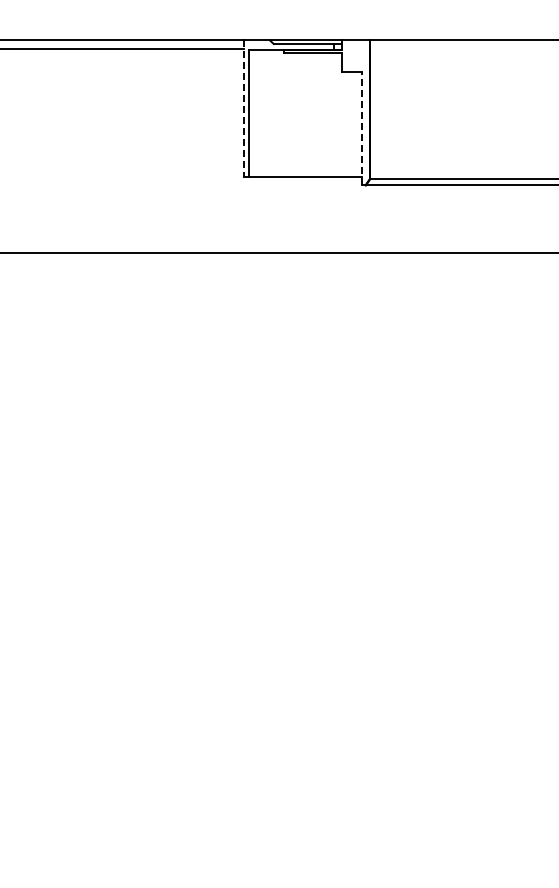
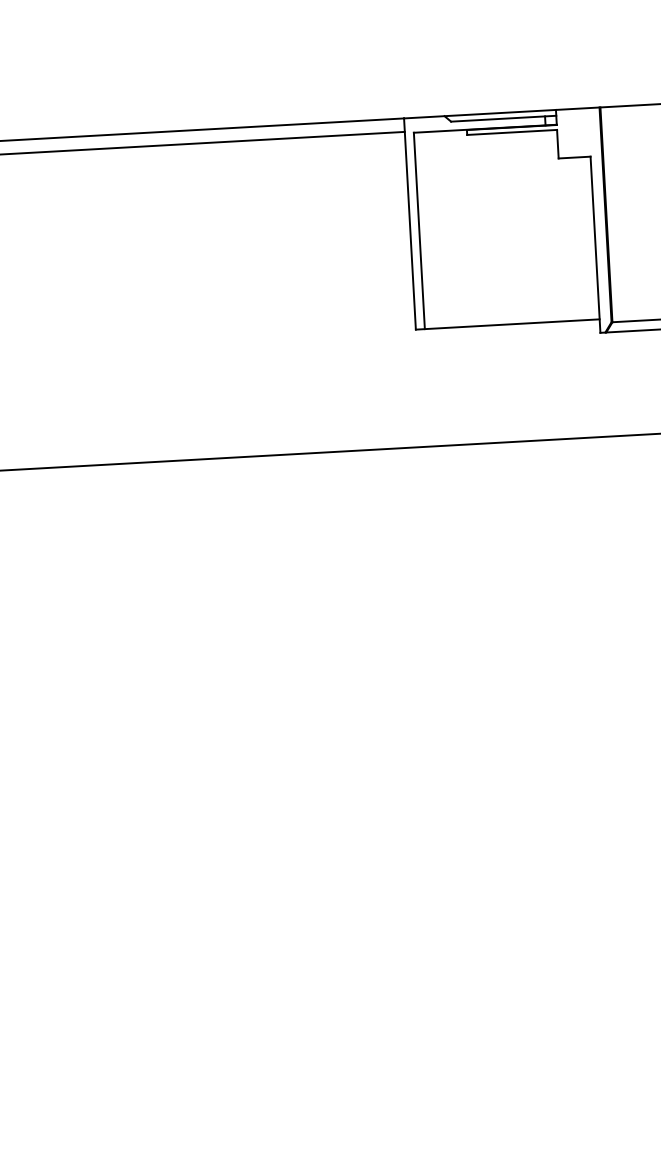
line: (243, 108) -> (409, 224), dashed -> solid
line: (362, 128) -> (595, 244), dashed -> solid

